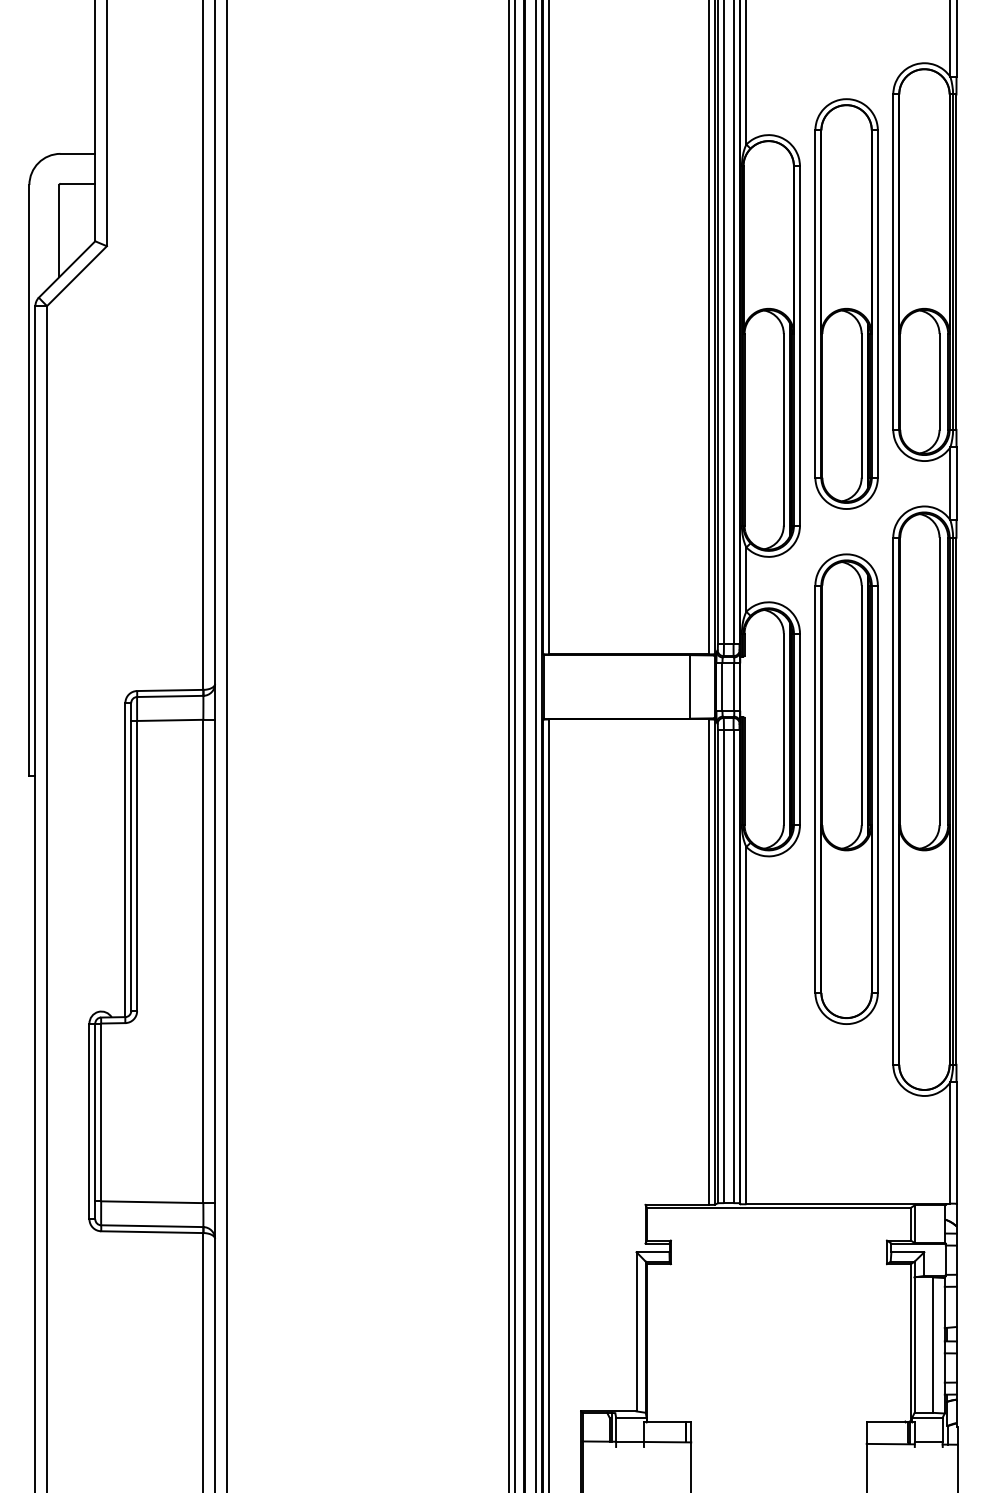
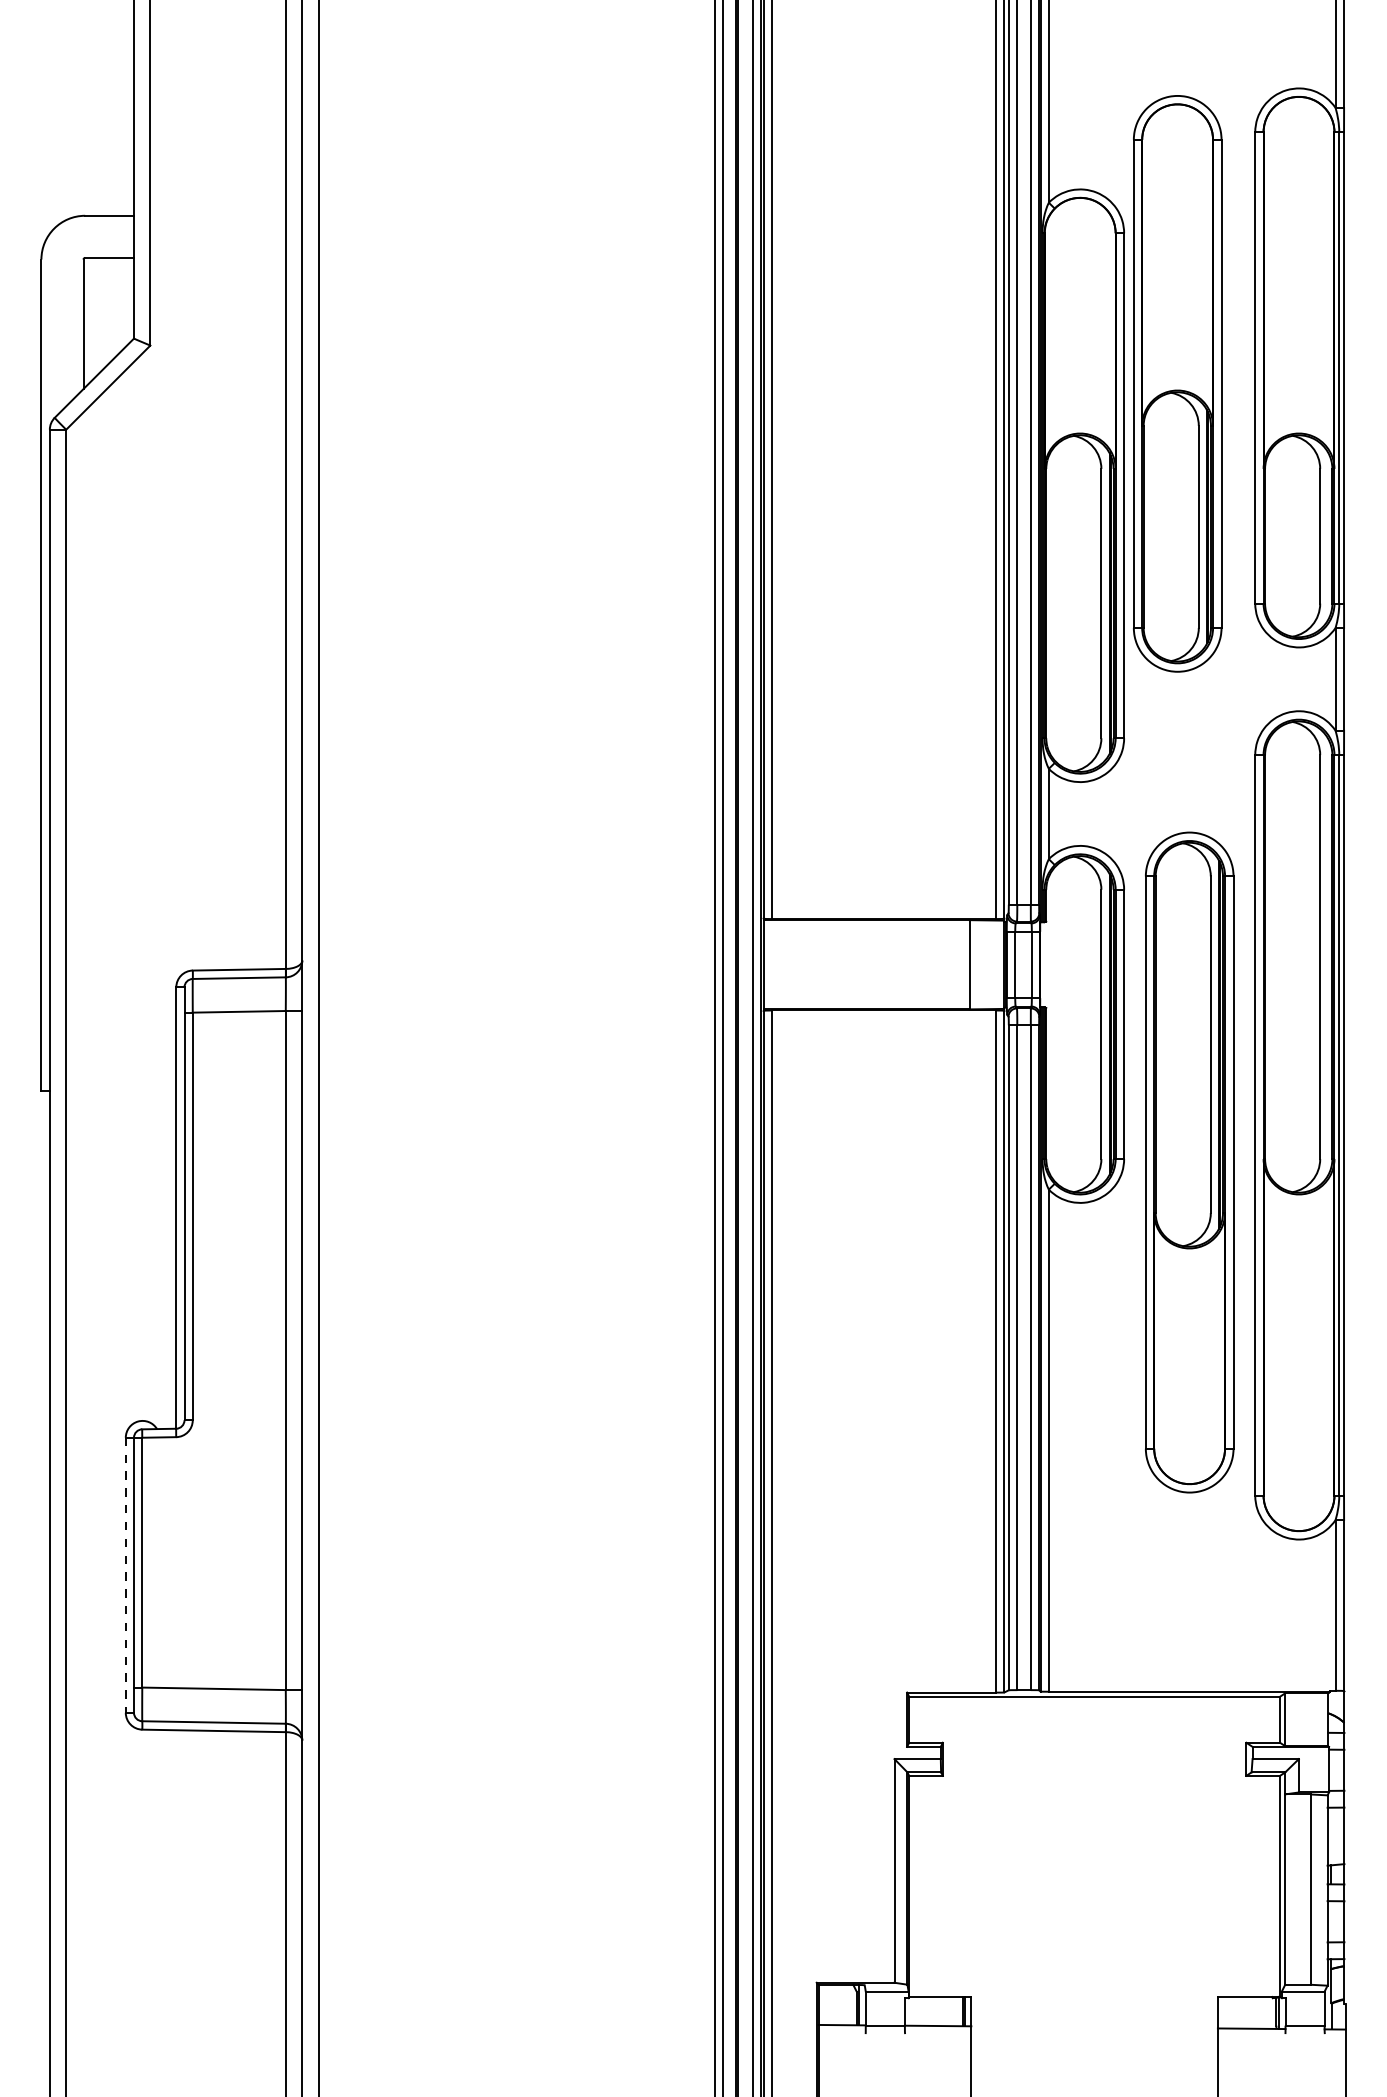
part: (846, 303) -> (1177, 383), moved
part: (846, 789) -> (1189, 1162), moved
line: (89, 1121) -> (125, 1575), solid -> dashed

